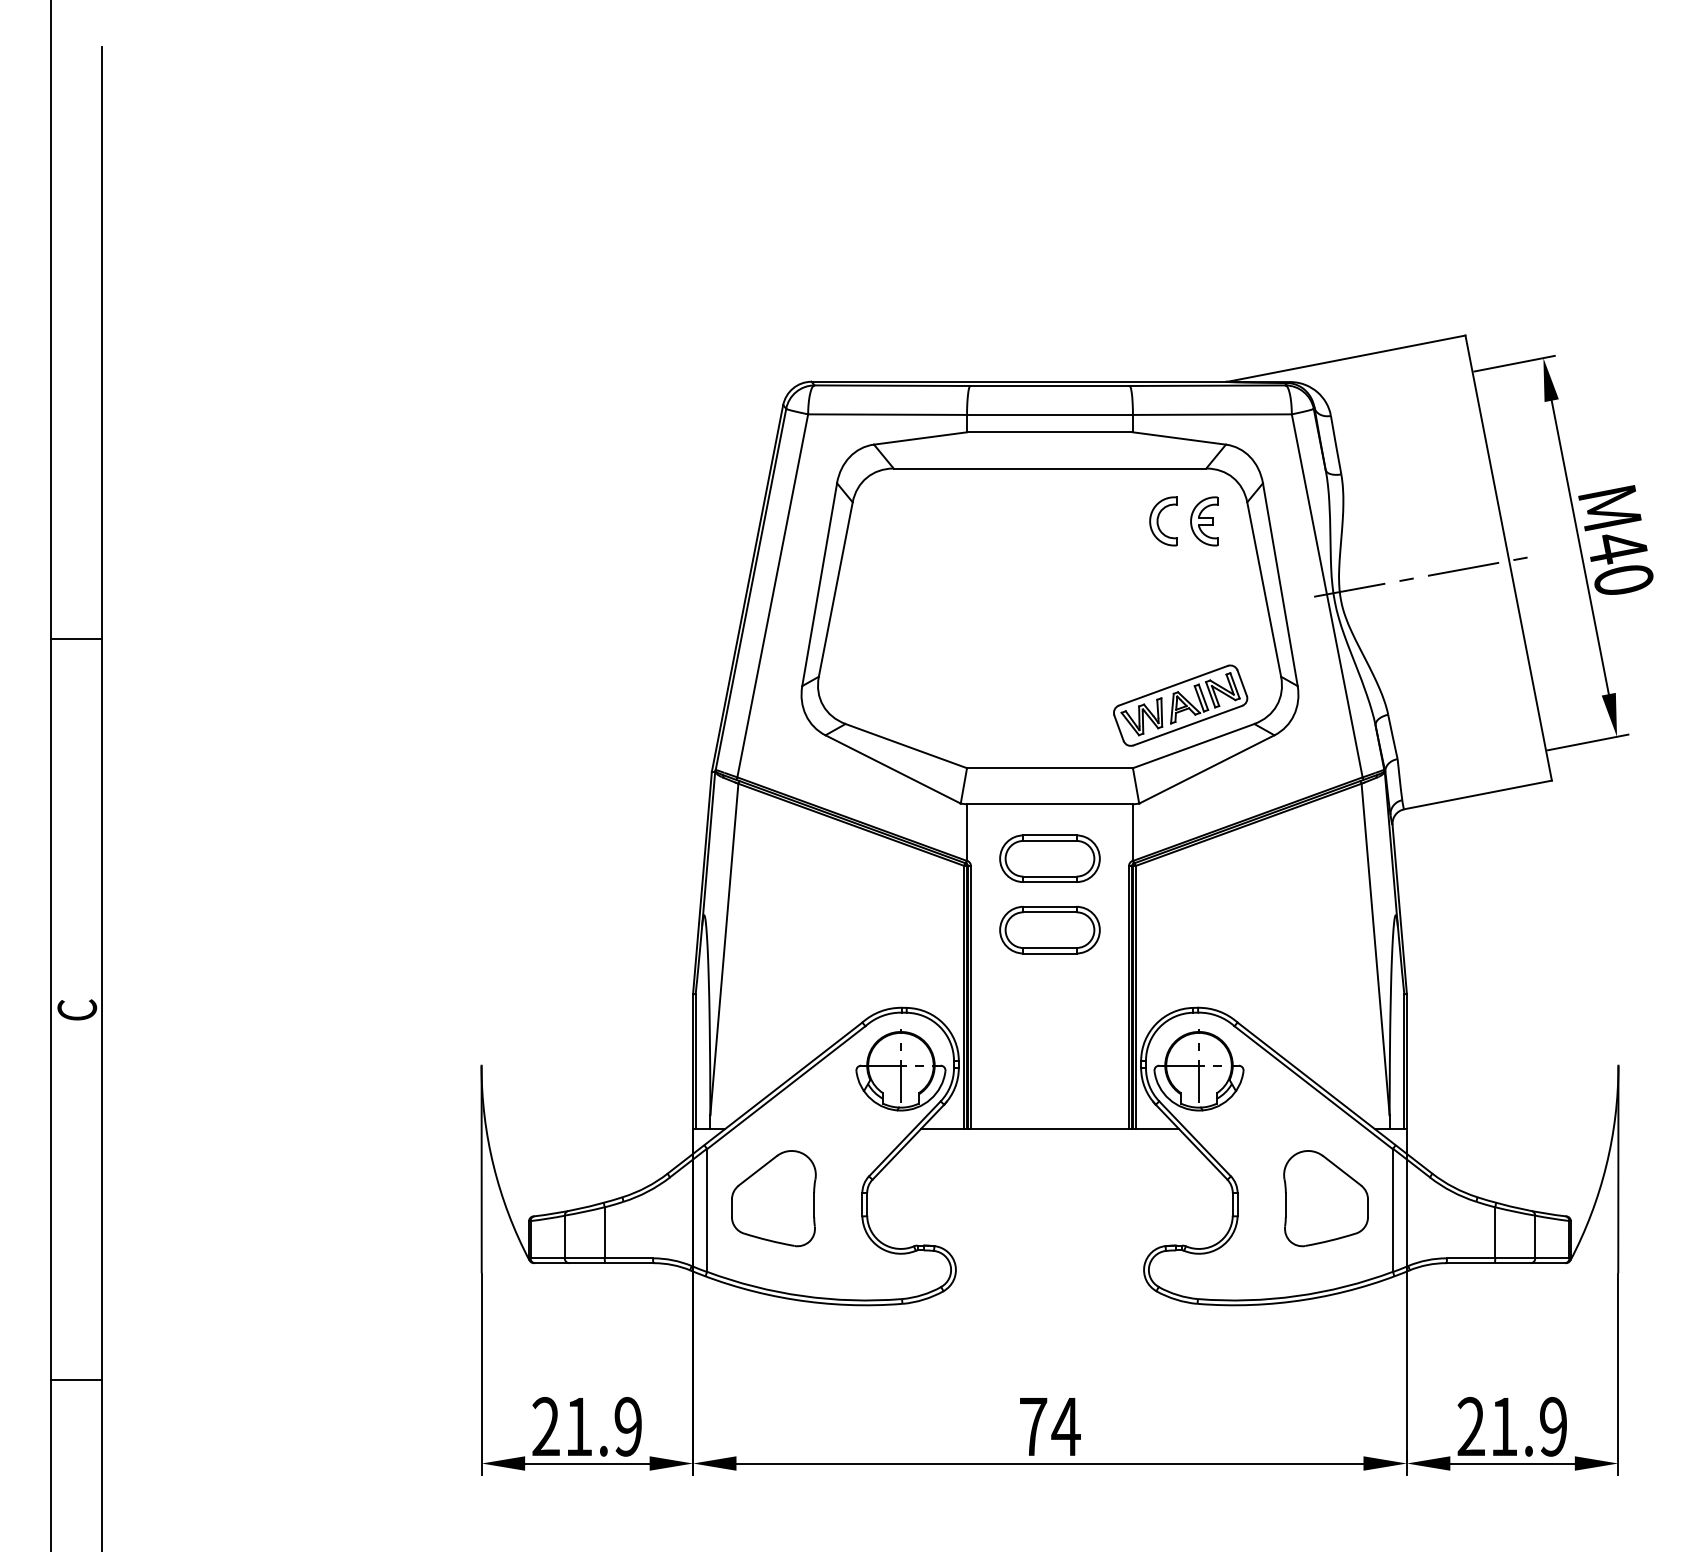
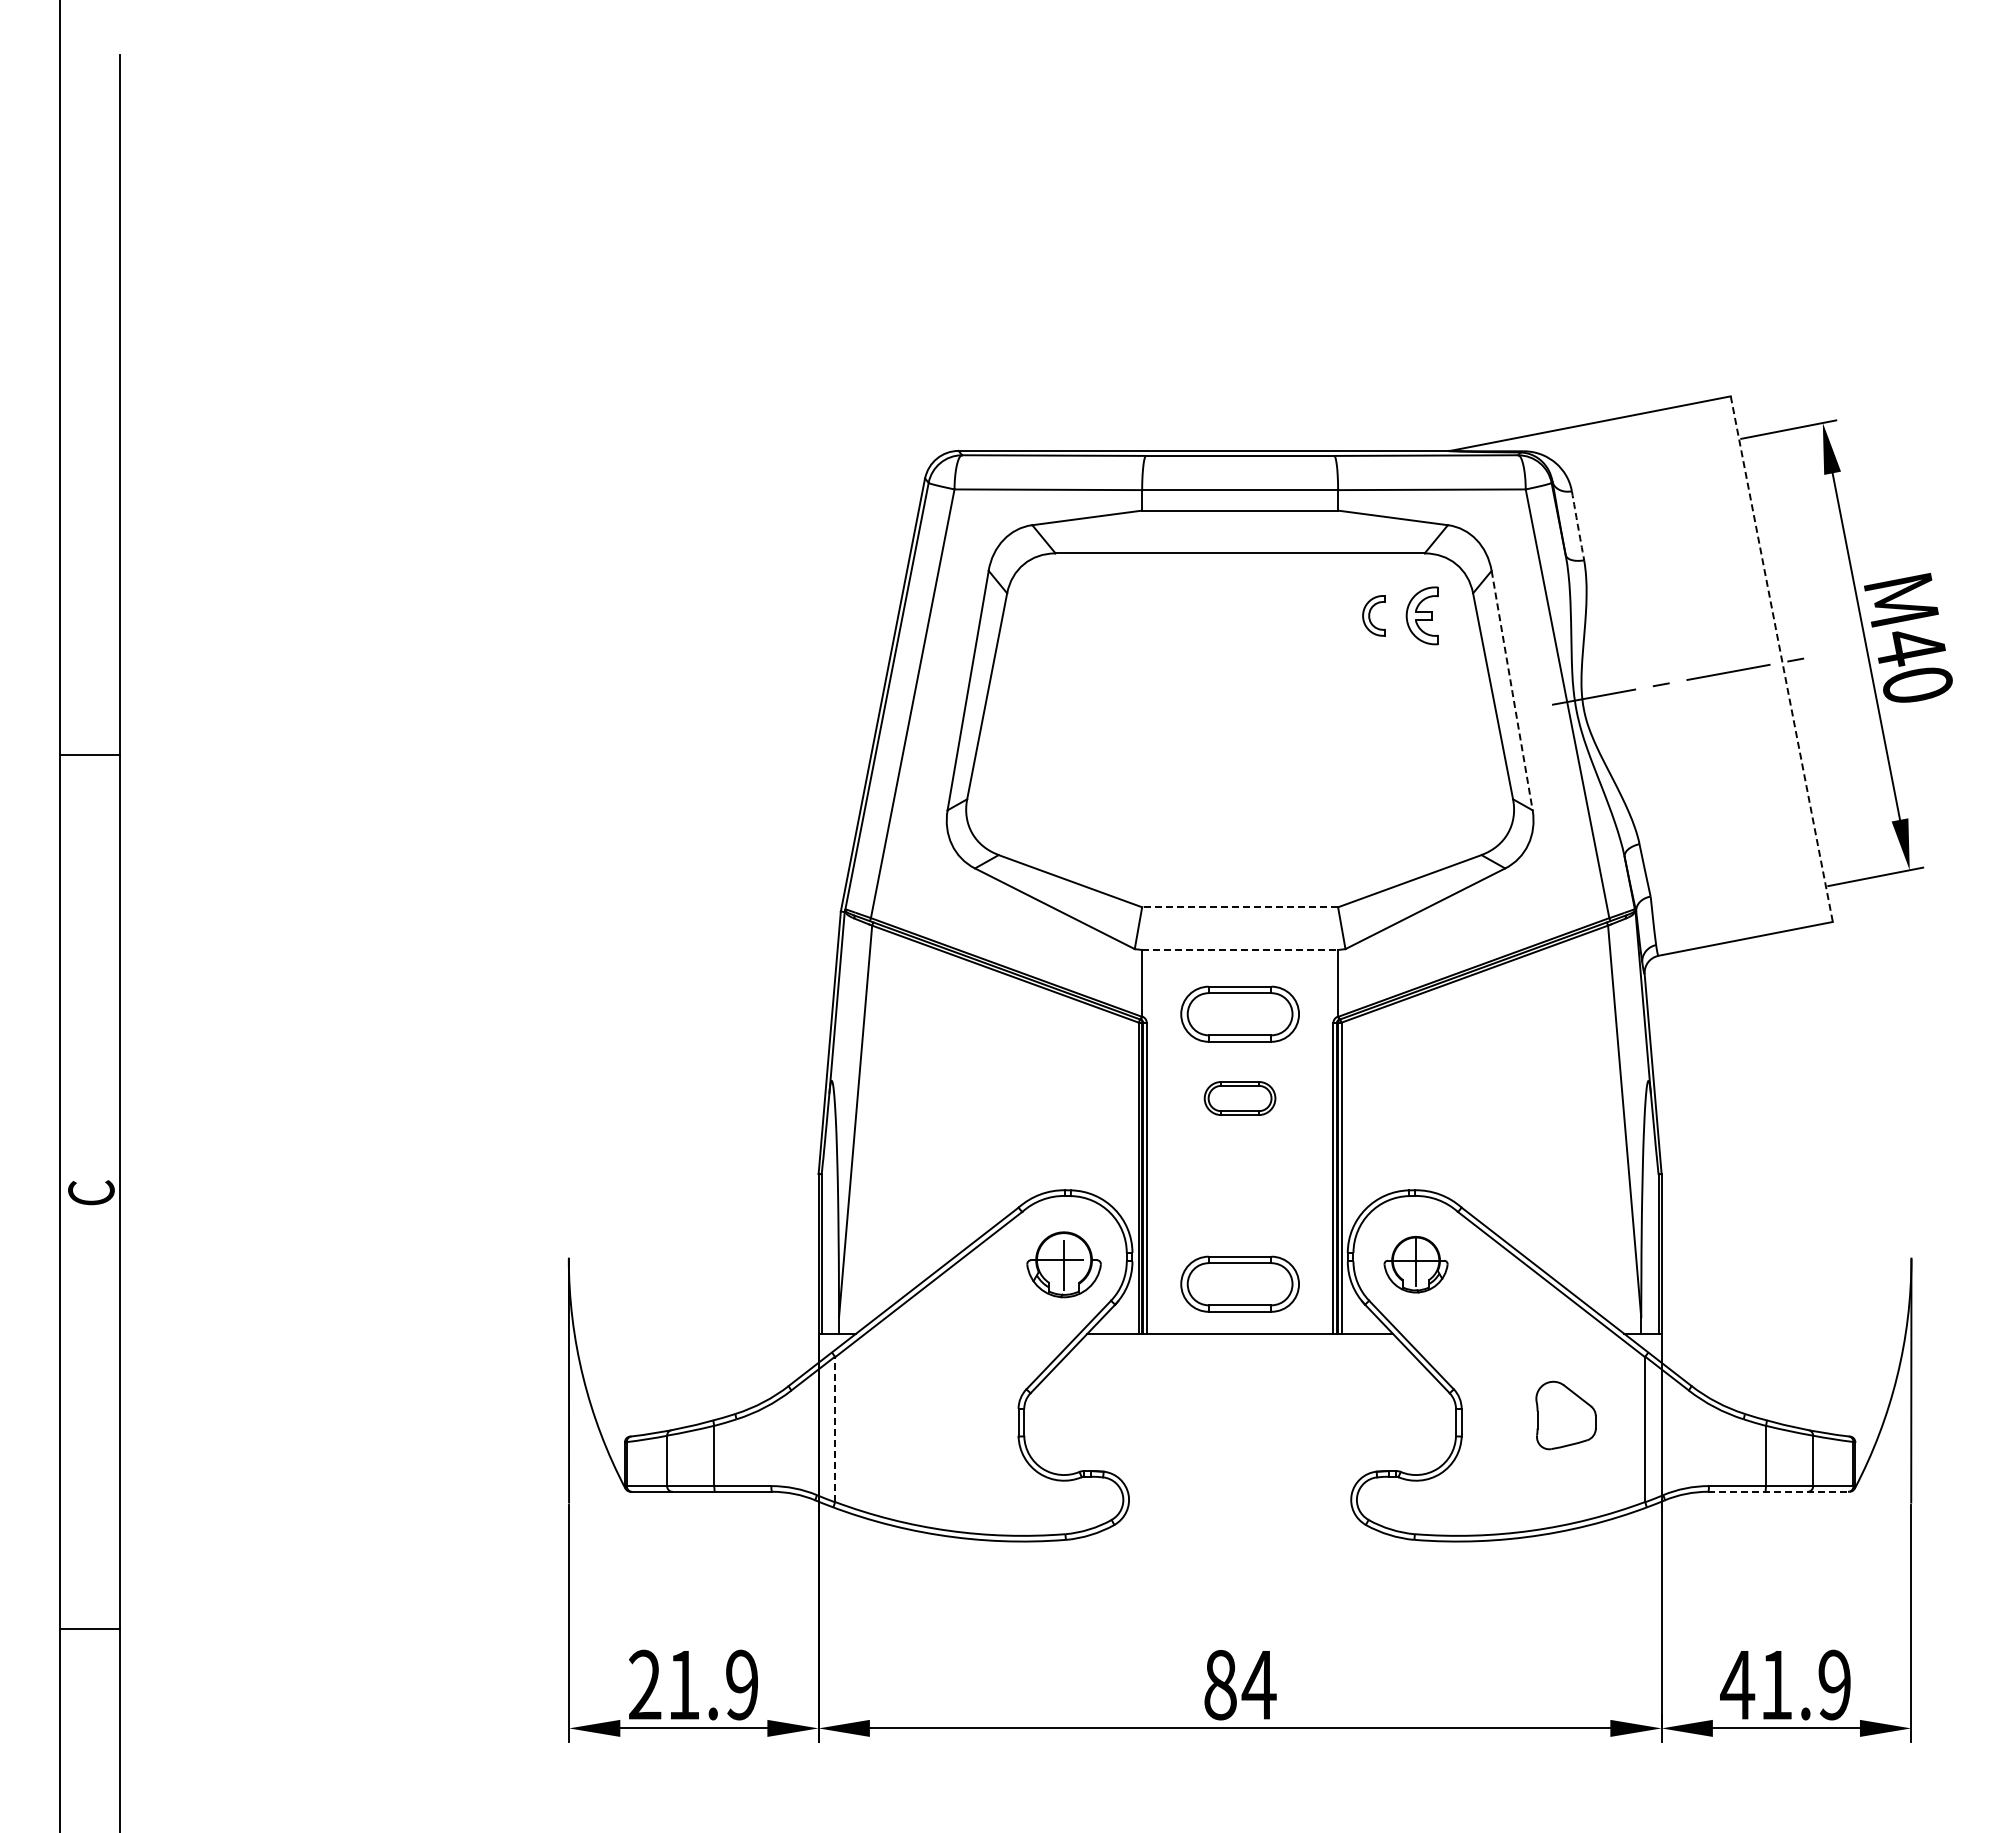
arc: (1335, 444) -> (1577, 525), solid -> dashed
part: (1162, 521) -> (1373, 615), size x0.7
line: (1508, 558) -> (1781, 659), solid -> dashed
line: (1280, 585) -> (1512, 691), solid -> dashed
part: (1179, 705) -> (1393, 833), removed
line: (1050, 768) -> (1240, 907), solid -> dashed
line: (1050, 804) -> (1240, 950), solid -> dashed
part: (1049, 930) -> (1239, 1098), size x0.6
part: (900, 1069) -> (1063, 1263), size x0.7
part: (1198, 1069) -> (1415, 1263), size x0.6
part: (1049, 1086) -> (1239, 1283), added
part: (773, 1198) -> (913, 1415), removed
part: (1325, 1198) -> (1565, 1415), size x0.6
line: (707, 1210) -> (835, 1429), solid -> dashed
line: (1505, 1262) -> (1778, 1491), solid -> dashed
text: (1471, 1426) -> (1737, 1684), 21.9 -> 41.9
text: (1033, 1427) -> (1220, 1685), 74 -> 84

